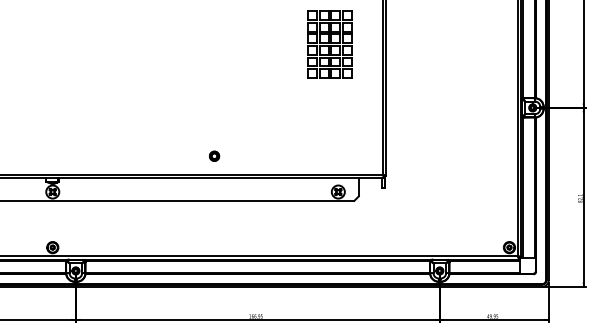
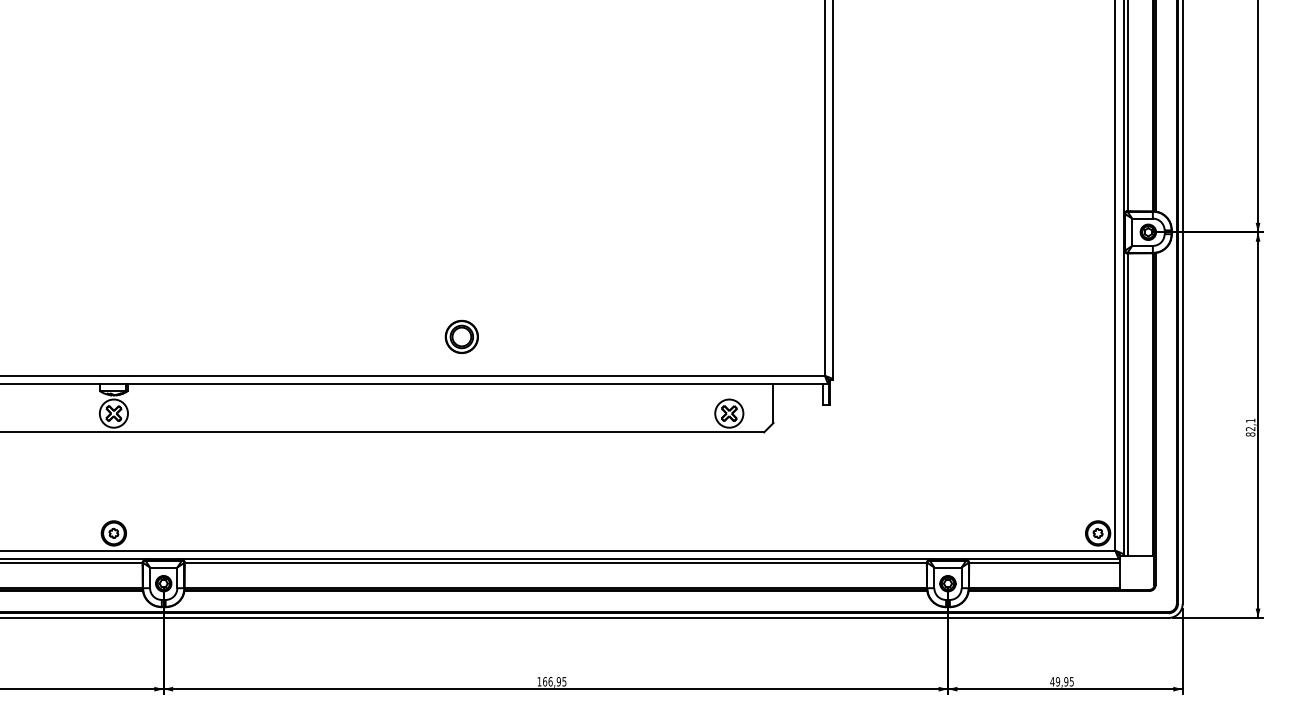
part: (329, 44) -> (710, 95), removed
part: (214, 155) -> (462, 334), size x1.6

